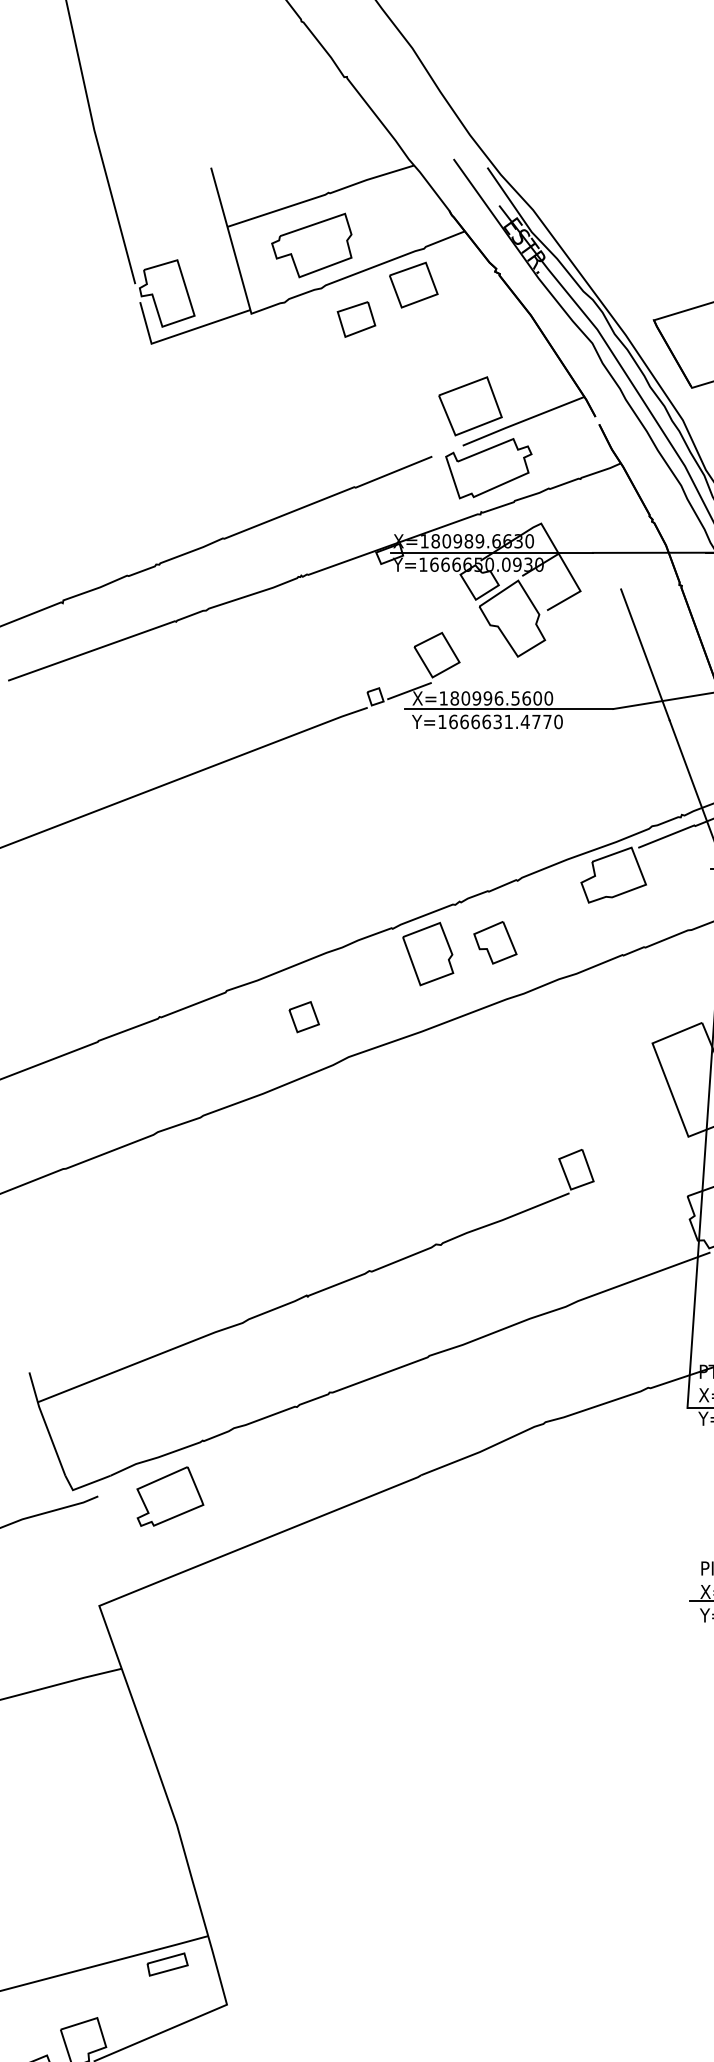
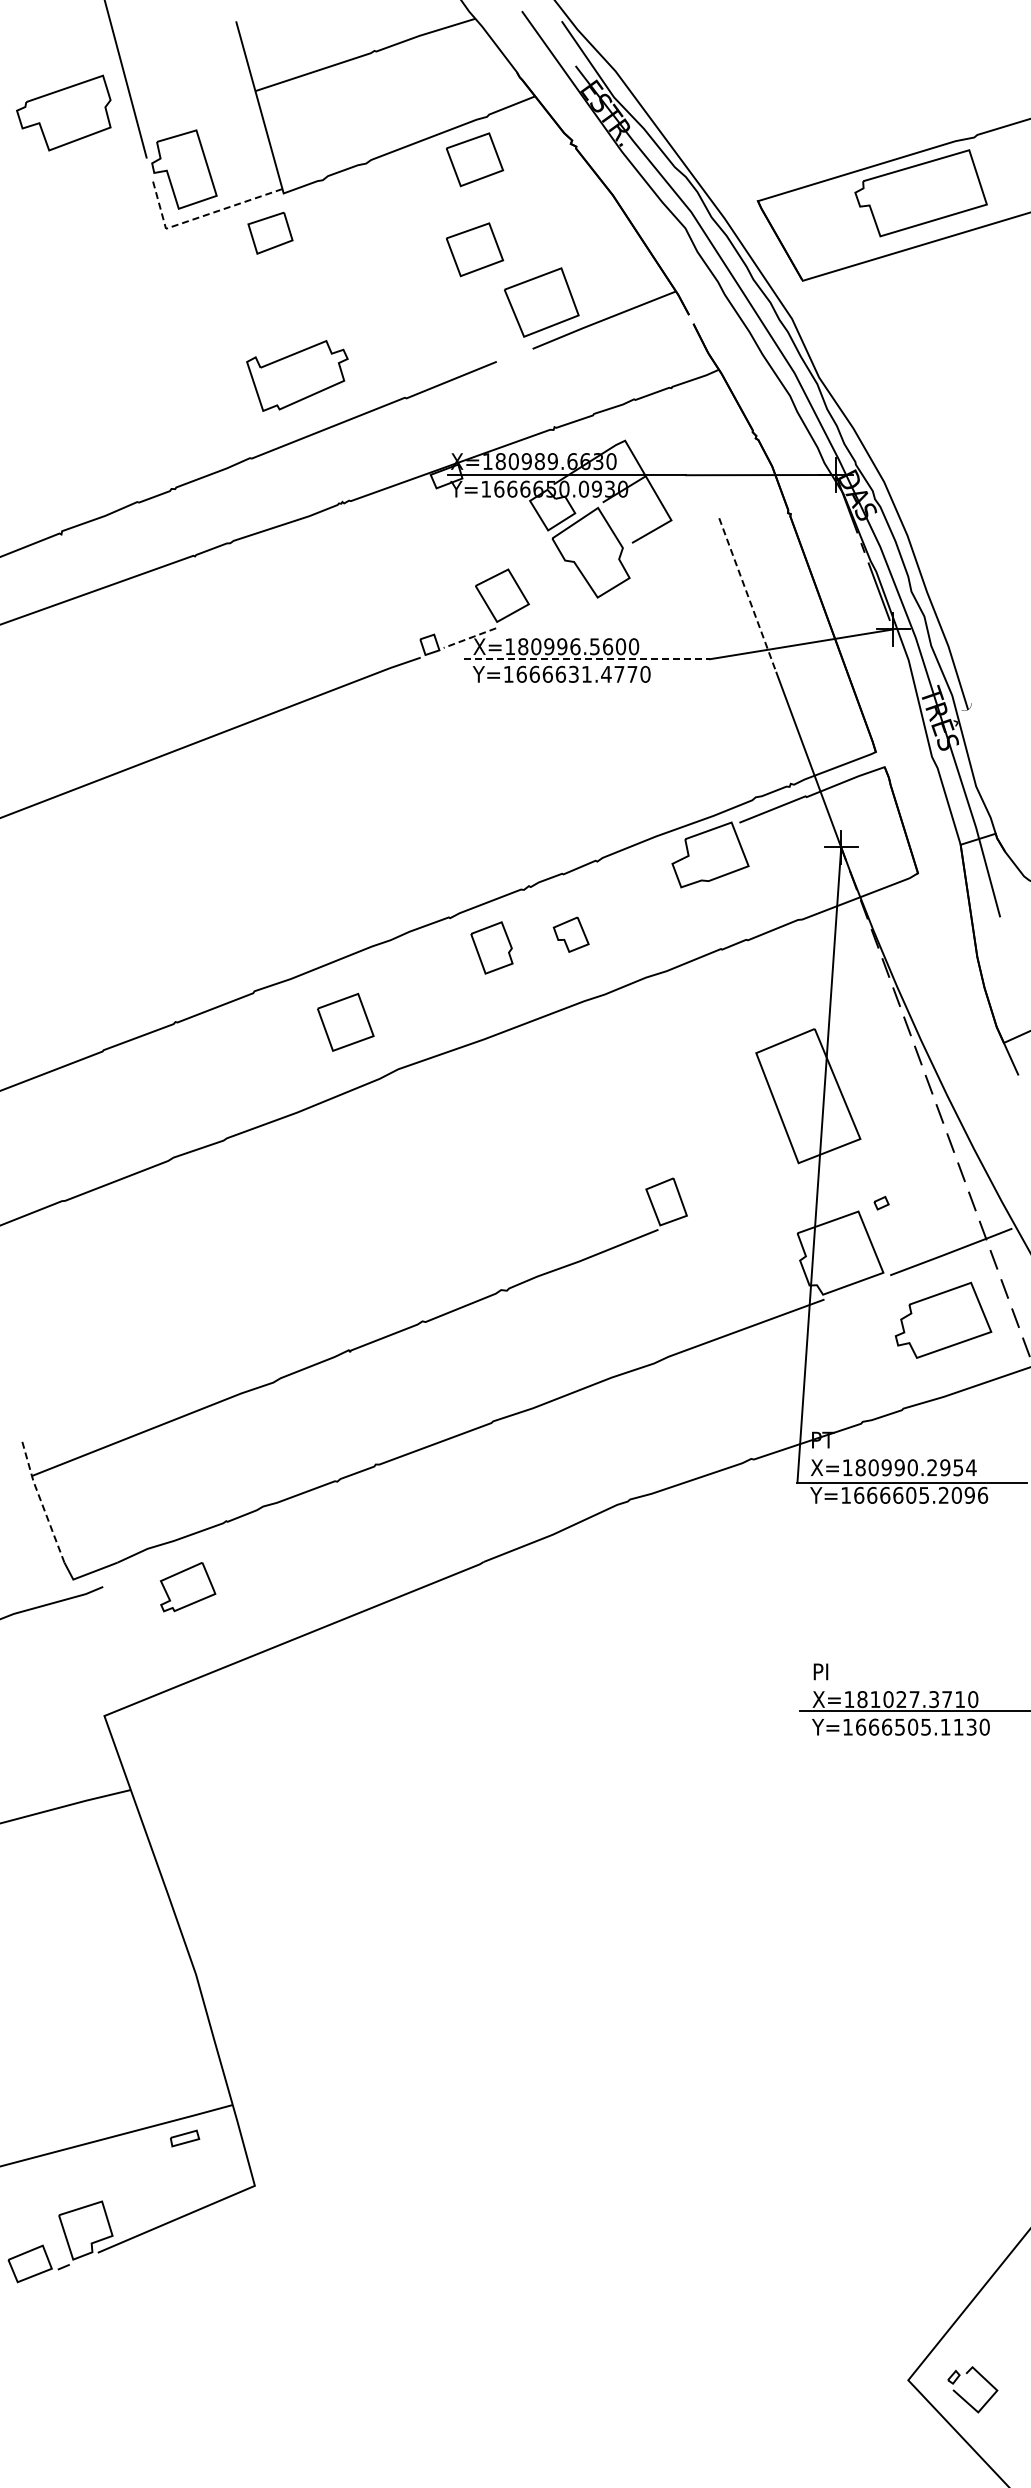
part: (311, 245) -> (63, 112), moved
part: (356, 318) -> (270, 232), moved
line: (180, 334) -> (199, 217), solid -> dashed
part: (414, 361) -> (475, 249), added
part: (488, 468) -> (297, 375), moved
line: (645, 654) -> (748, 595), solid -> dashed
line: (409, 691) -> (469, 638), solid -> dashed
line: (509, 709) -> (587, 659), solid -> dashed
part: (495, 942) -> (571, 934), size x0.7
part: (427, 953) -> (491, 947), size x0.7
part: (303, 1016) -> (345, 1021), size x1.6
line: (45, 1423) -> (40, 1501), solid -> dashed
part: (169, 1496) -> (187, 1586), size x0.7
part: (167, 1964) -> (184, 2138), size x0.6

